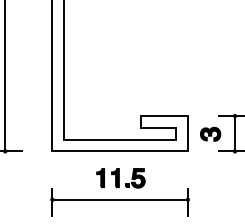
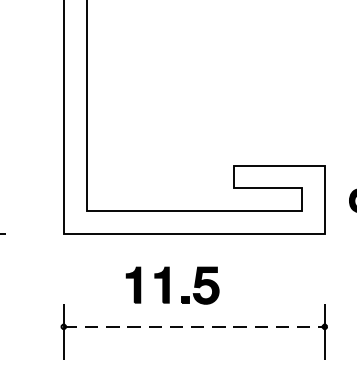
part: (120, 178) -> (171, 285), moved
line: (120, 199) -> (194, 326), solid -> dashed

